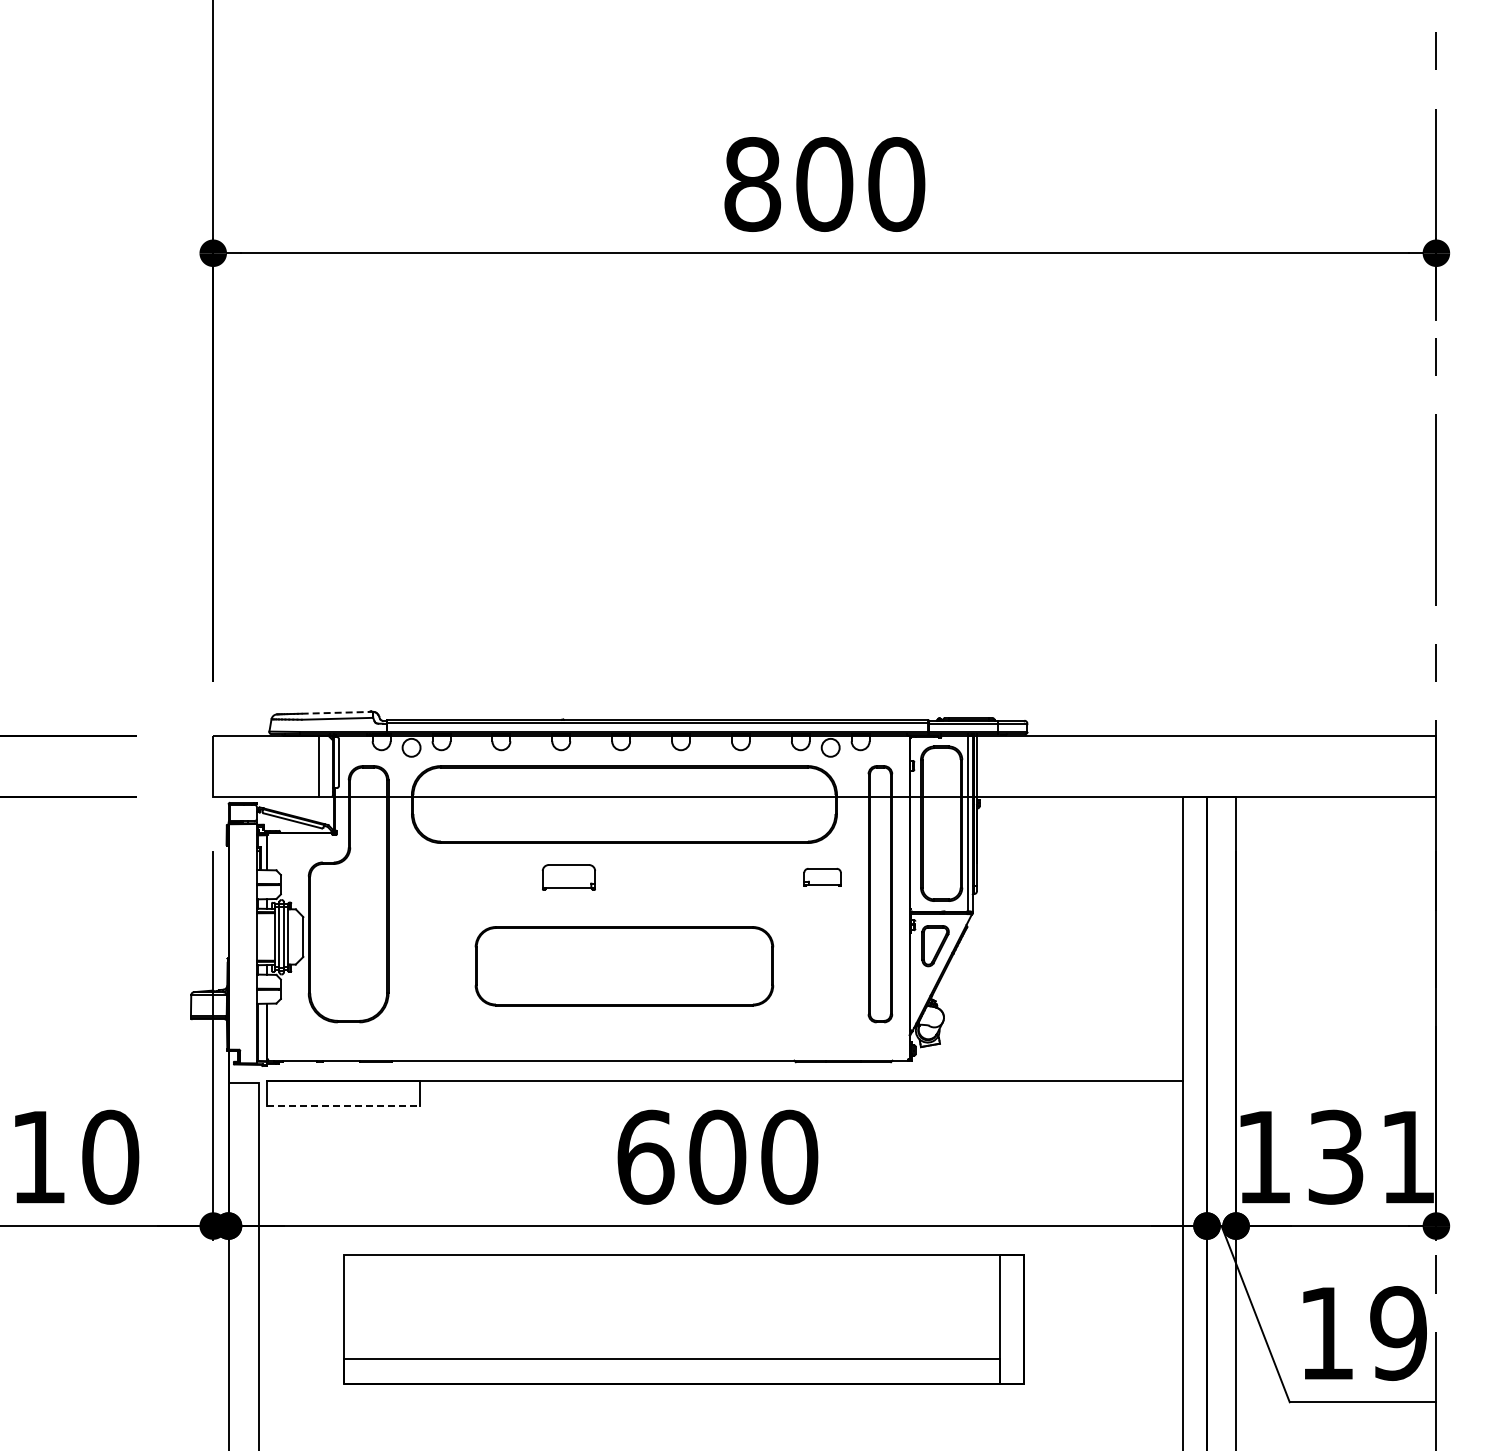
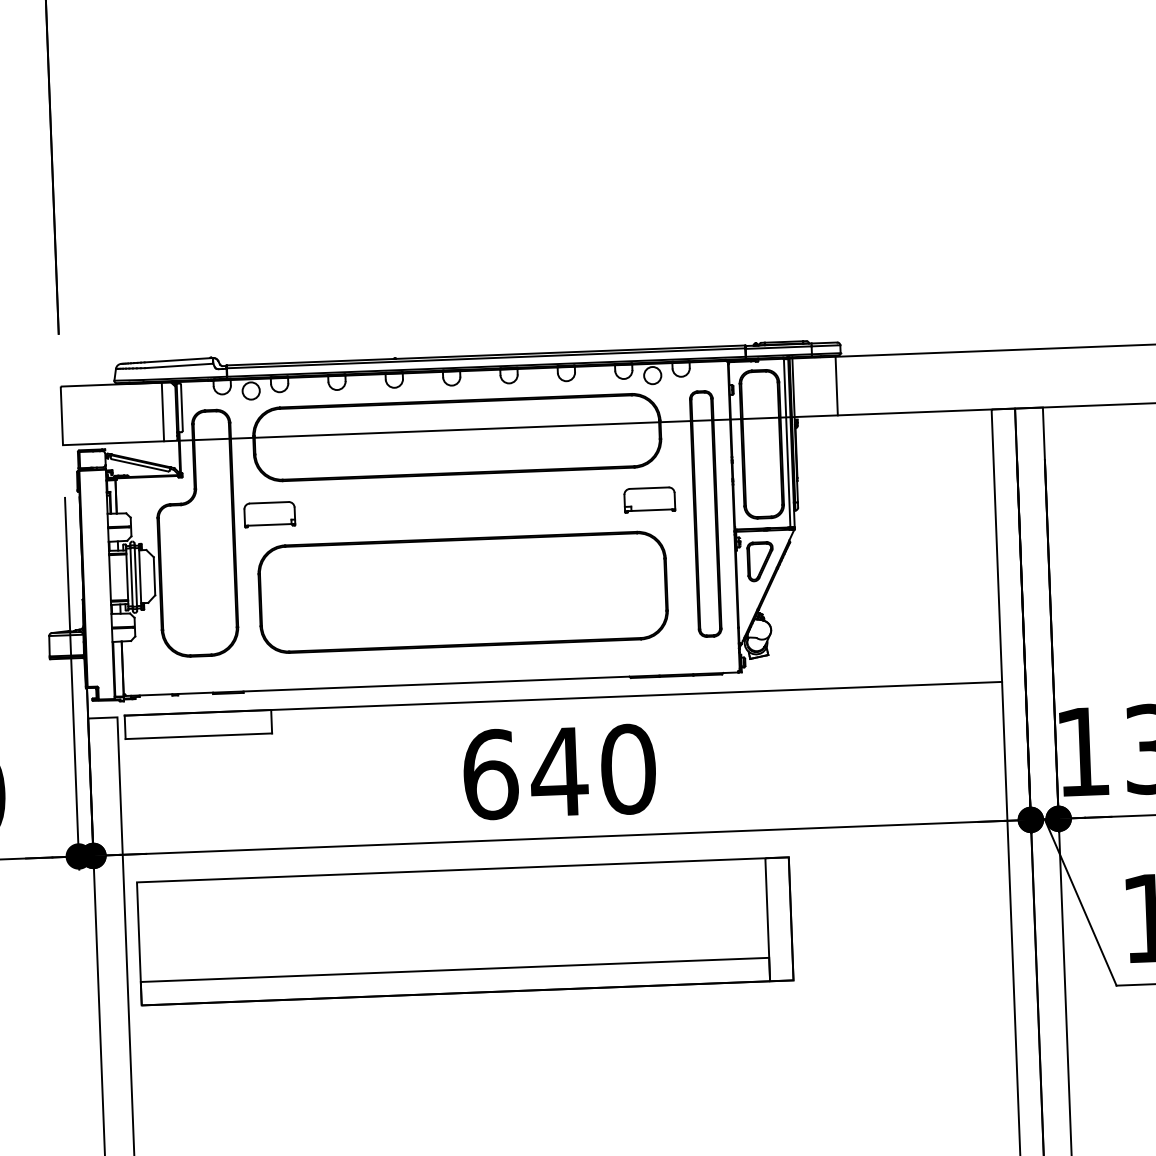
line: (337, 712) -> (178, 359), dashed -> solid
line: (1022, 765) -> (837, 385), added
part: (568, 877) -> (269, 514), moved
part: (822, 877) -> (649, 500), size x1.43
part: (624, 966) -> (463, 592), size x1.43
line: (343, 1105) -> (199, 736), dashed -> solid
text: (717, 1156) -> (559, 771), 600 -> 640
part: (683, 1319) -> (464, 931), moved

